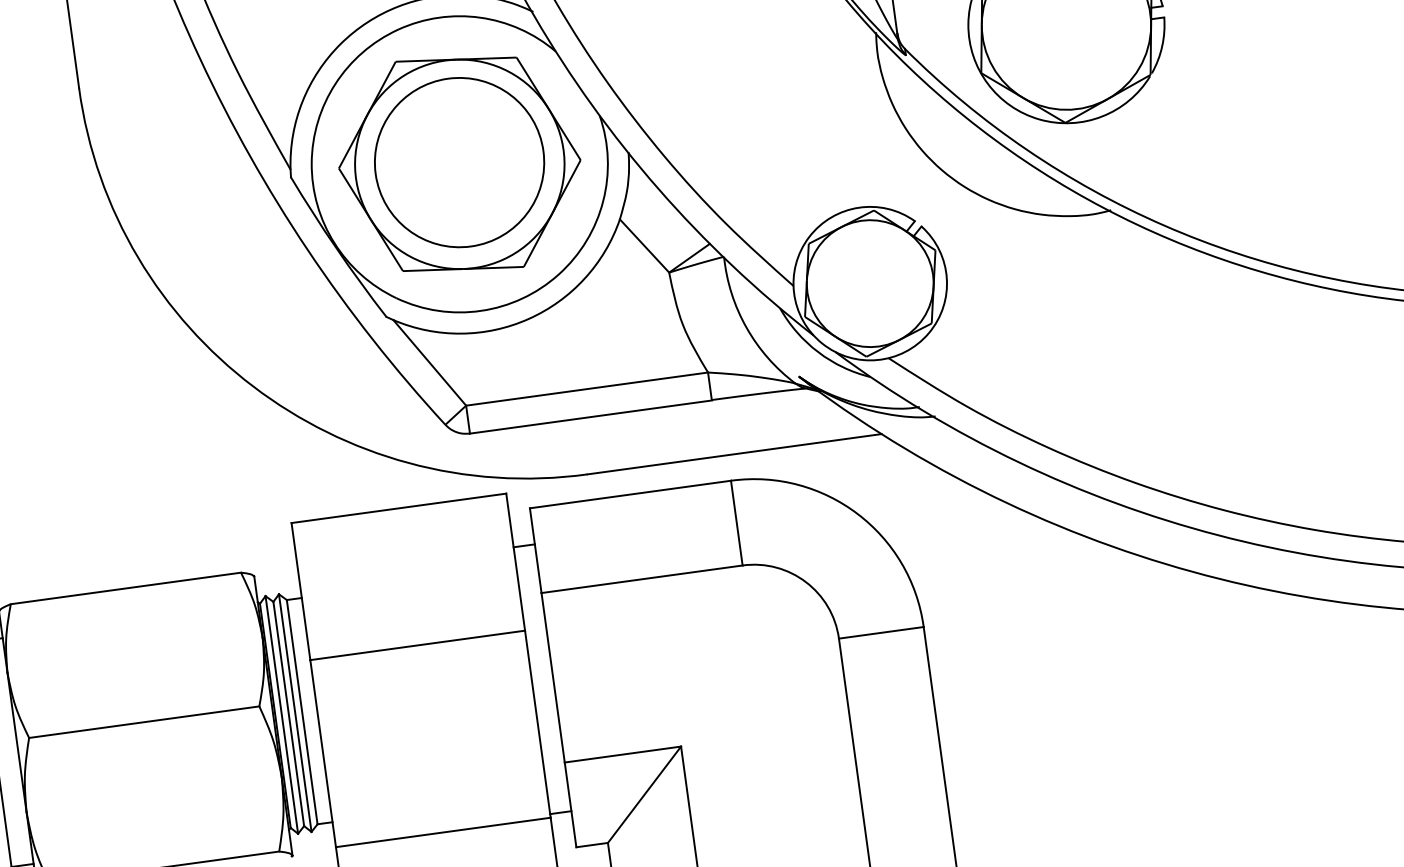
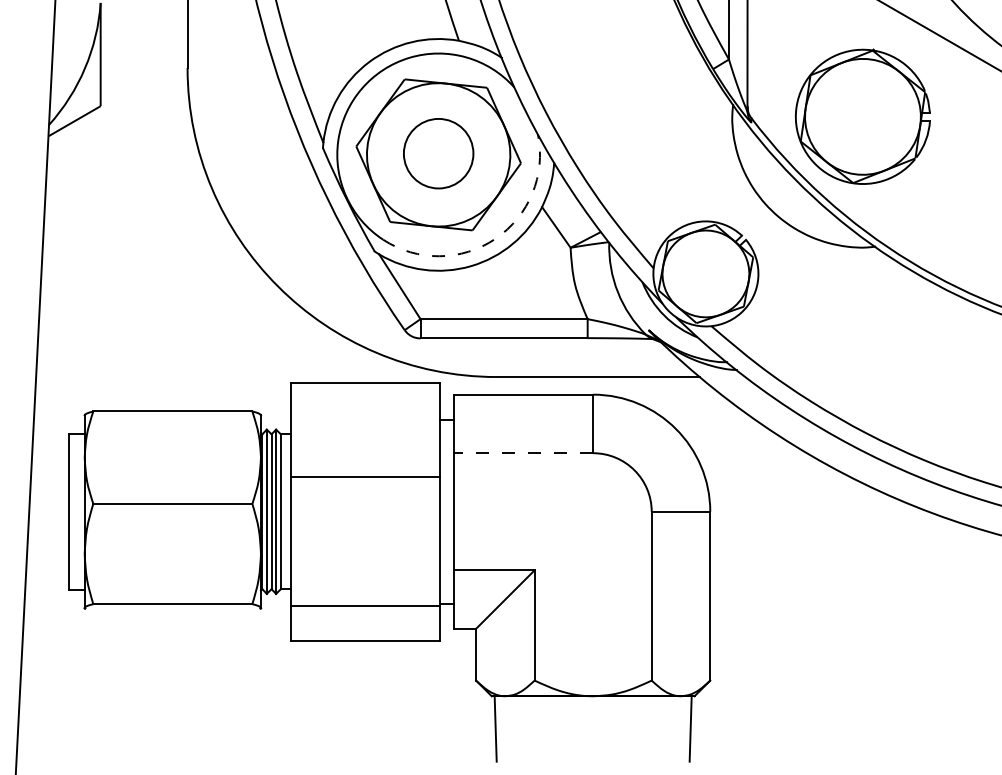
circle: (459, 162) -> (438, 153), size x0.6
arc: (558, 274) -> (495, 238), solid -> dashed
line: (641, 579) -> (523, 453), solid -> dashed

